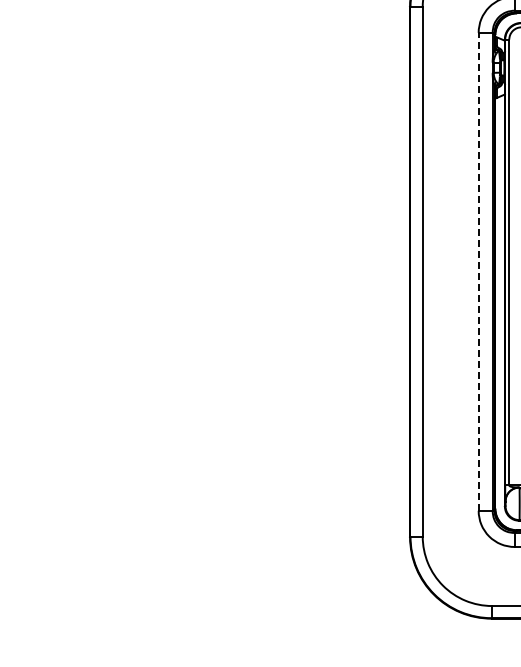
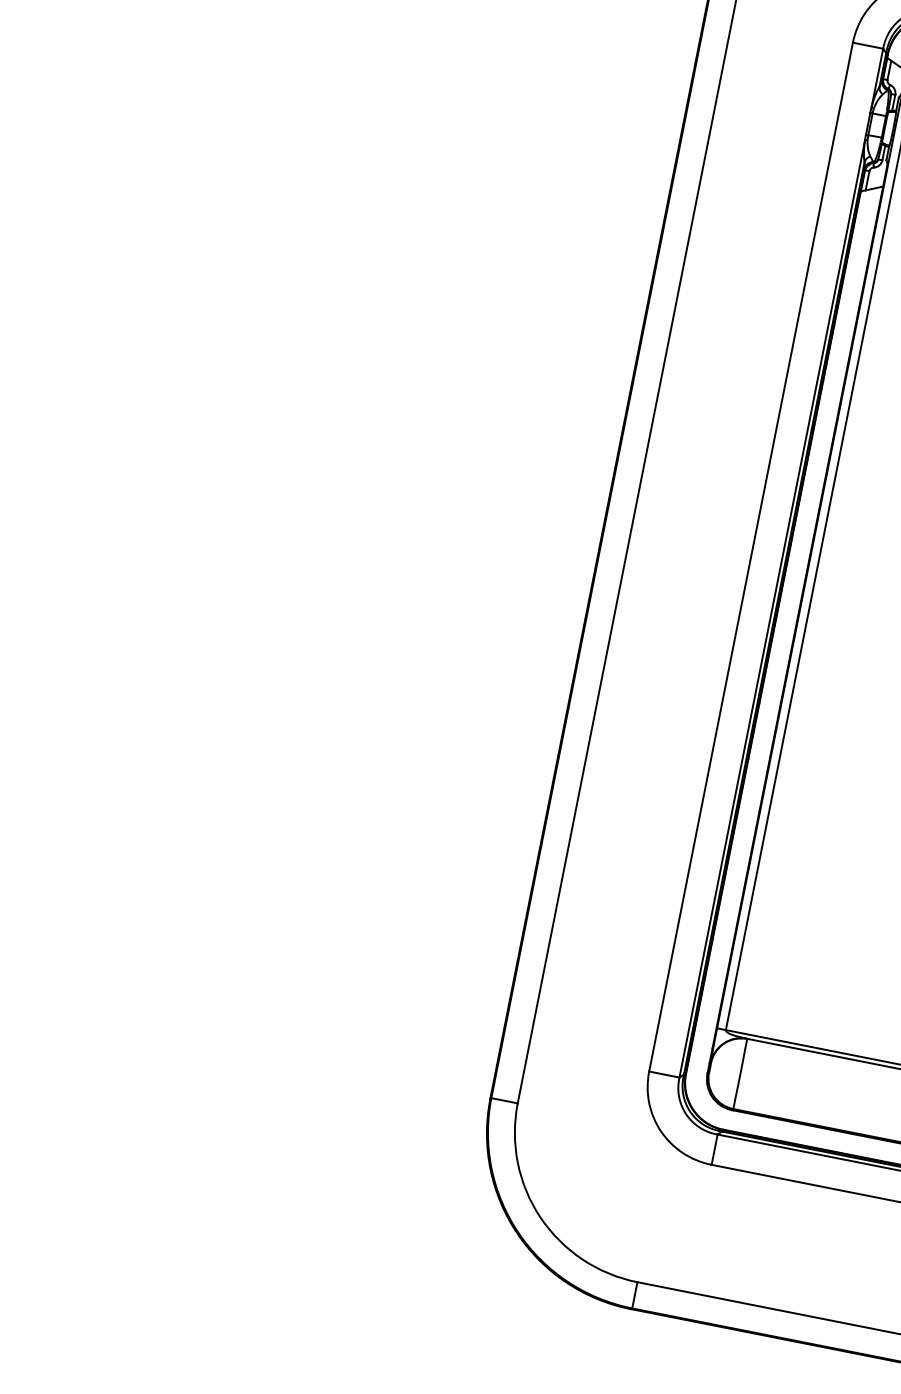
line: (478, 271) -> (750, 556), dashed -> solid

